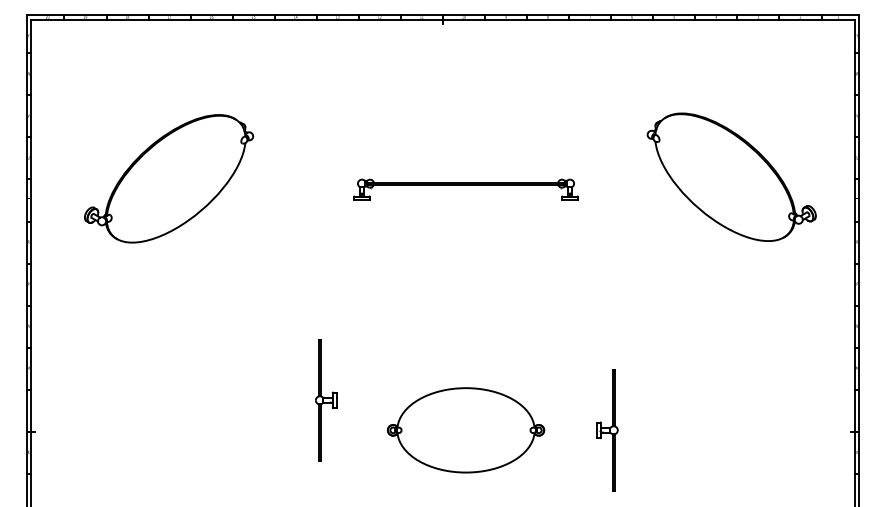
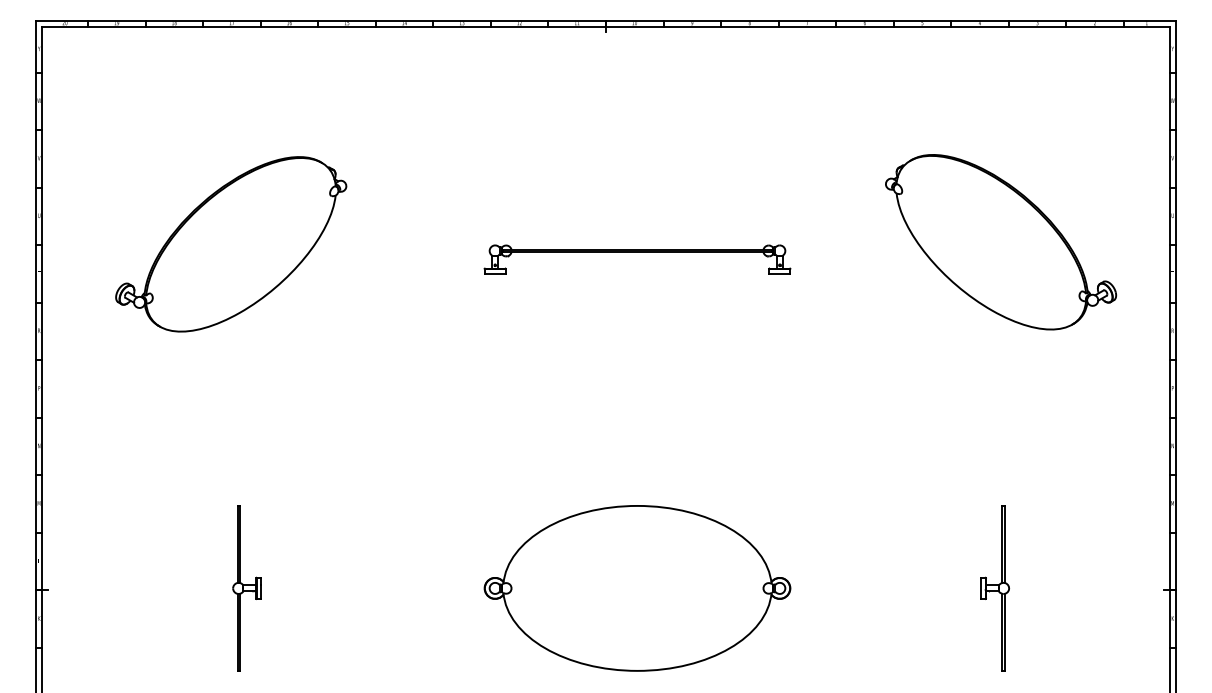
part: (325, 400) -> (246, 588), moved
part: (466, 430) -> (637, 588), size x1.43
part: (607, 430) -> (994, 588), moved

